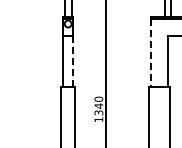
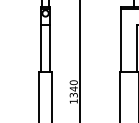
line: (150, 53) -> (121, 40), dashed -> solid
line: (73, 61) -> (50, 47), dashed -> solid

